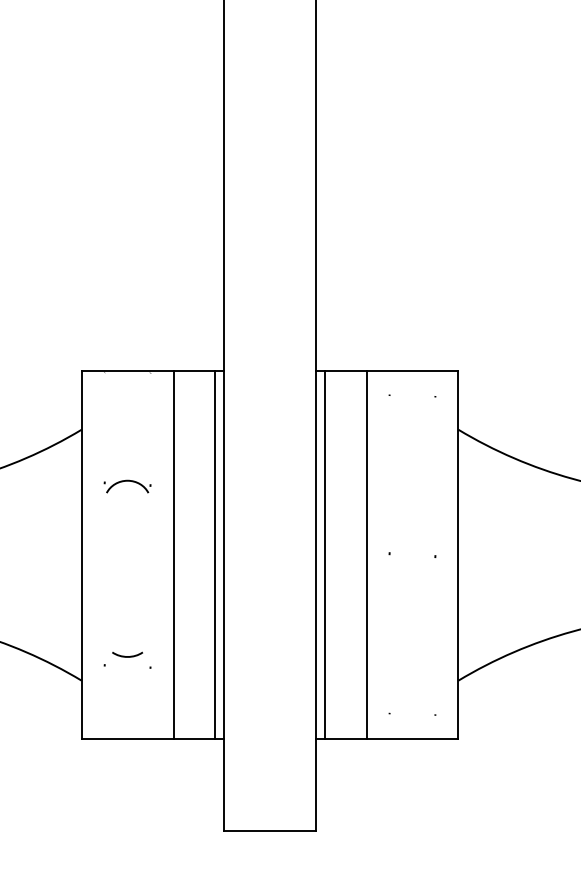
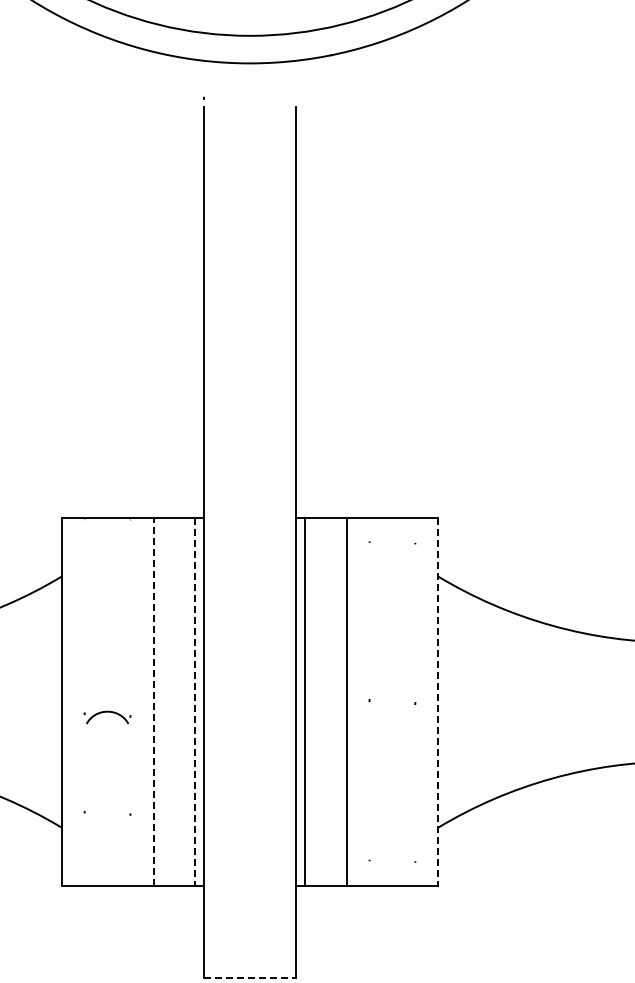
part: (127, 486) -> (107, 717), moved
line: (173, 555) -> (153, 702), solid -> dashed
line: (214, 555) -> (194, 702), solid -> dashed
line: (458, 555) -> (438, 702), solid -> dashed
curve: (127, 656) -> (107, 803), removed
line: (270, 830) -> (250, 977), solid -> dashed

